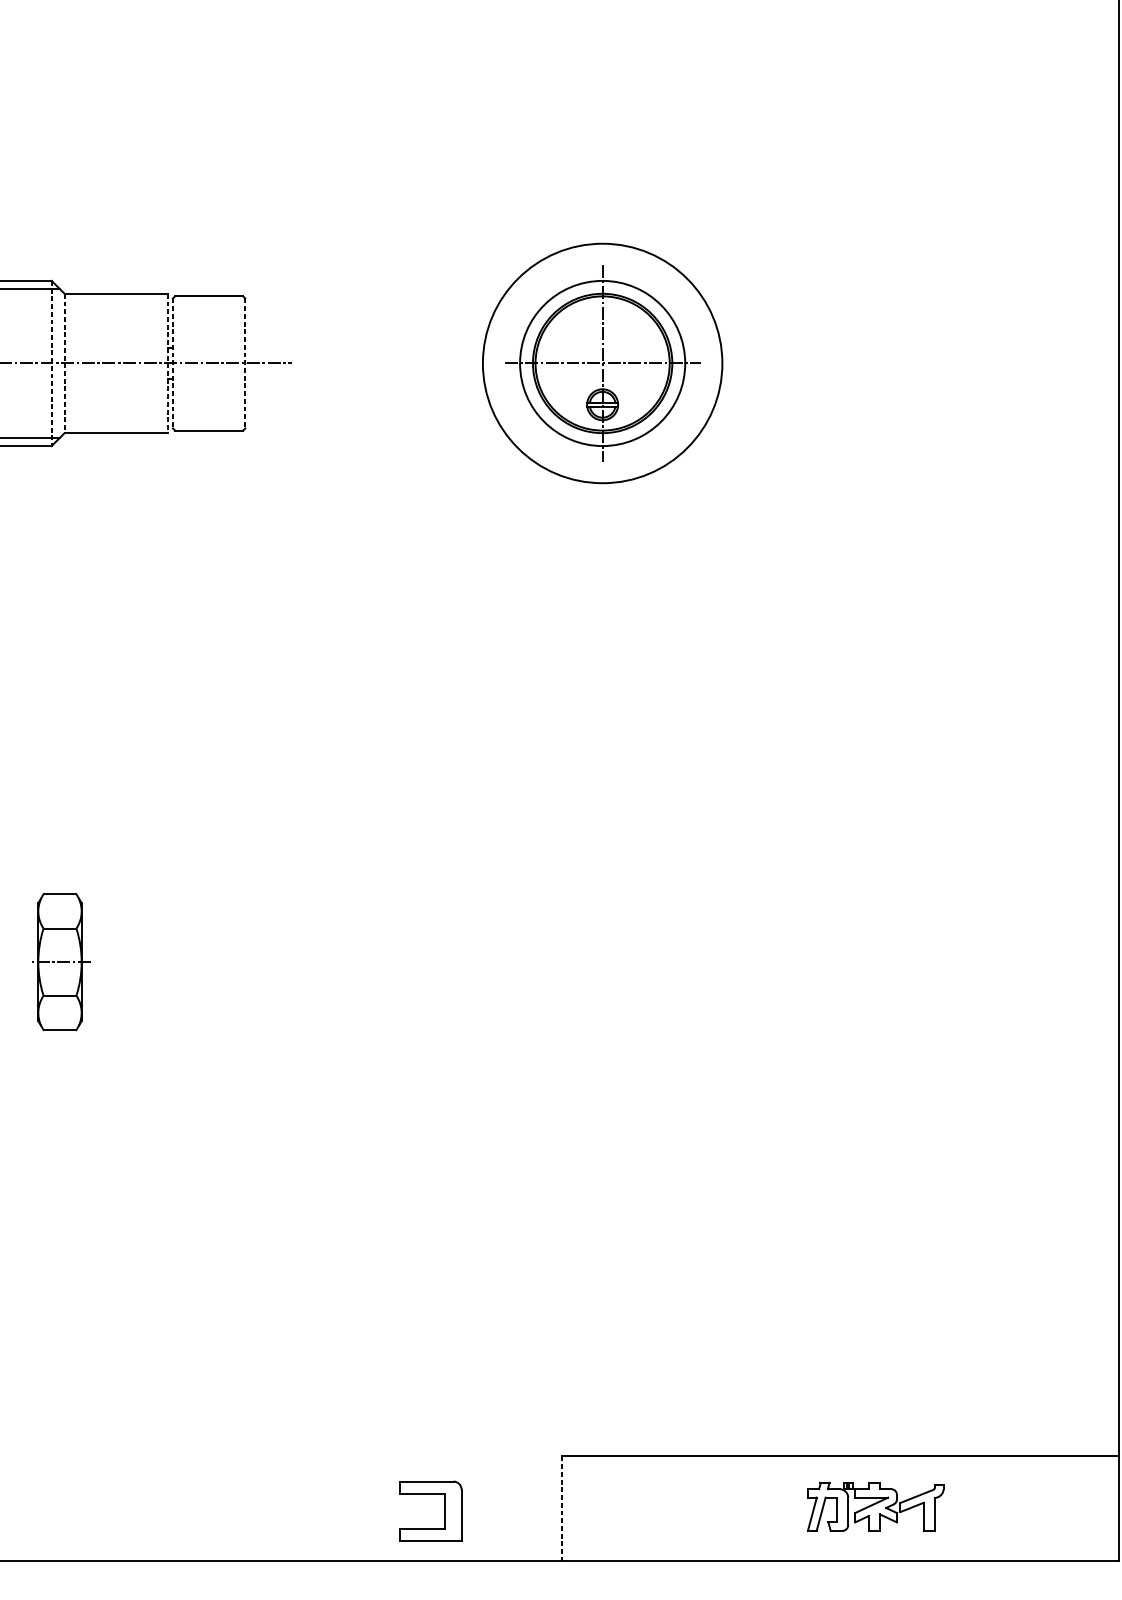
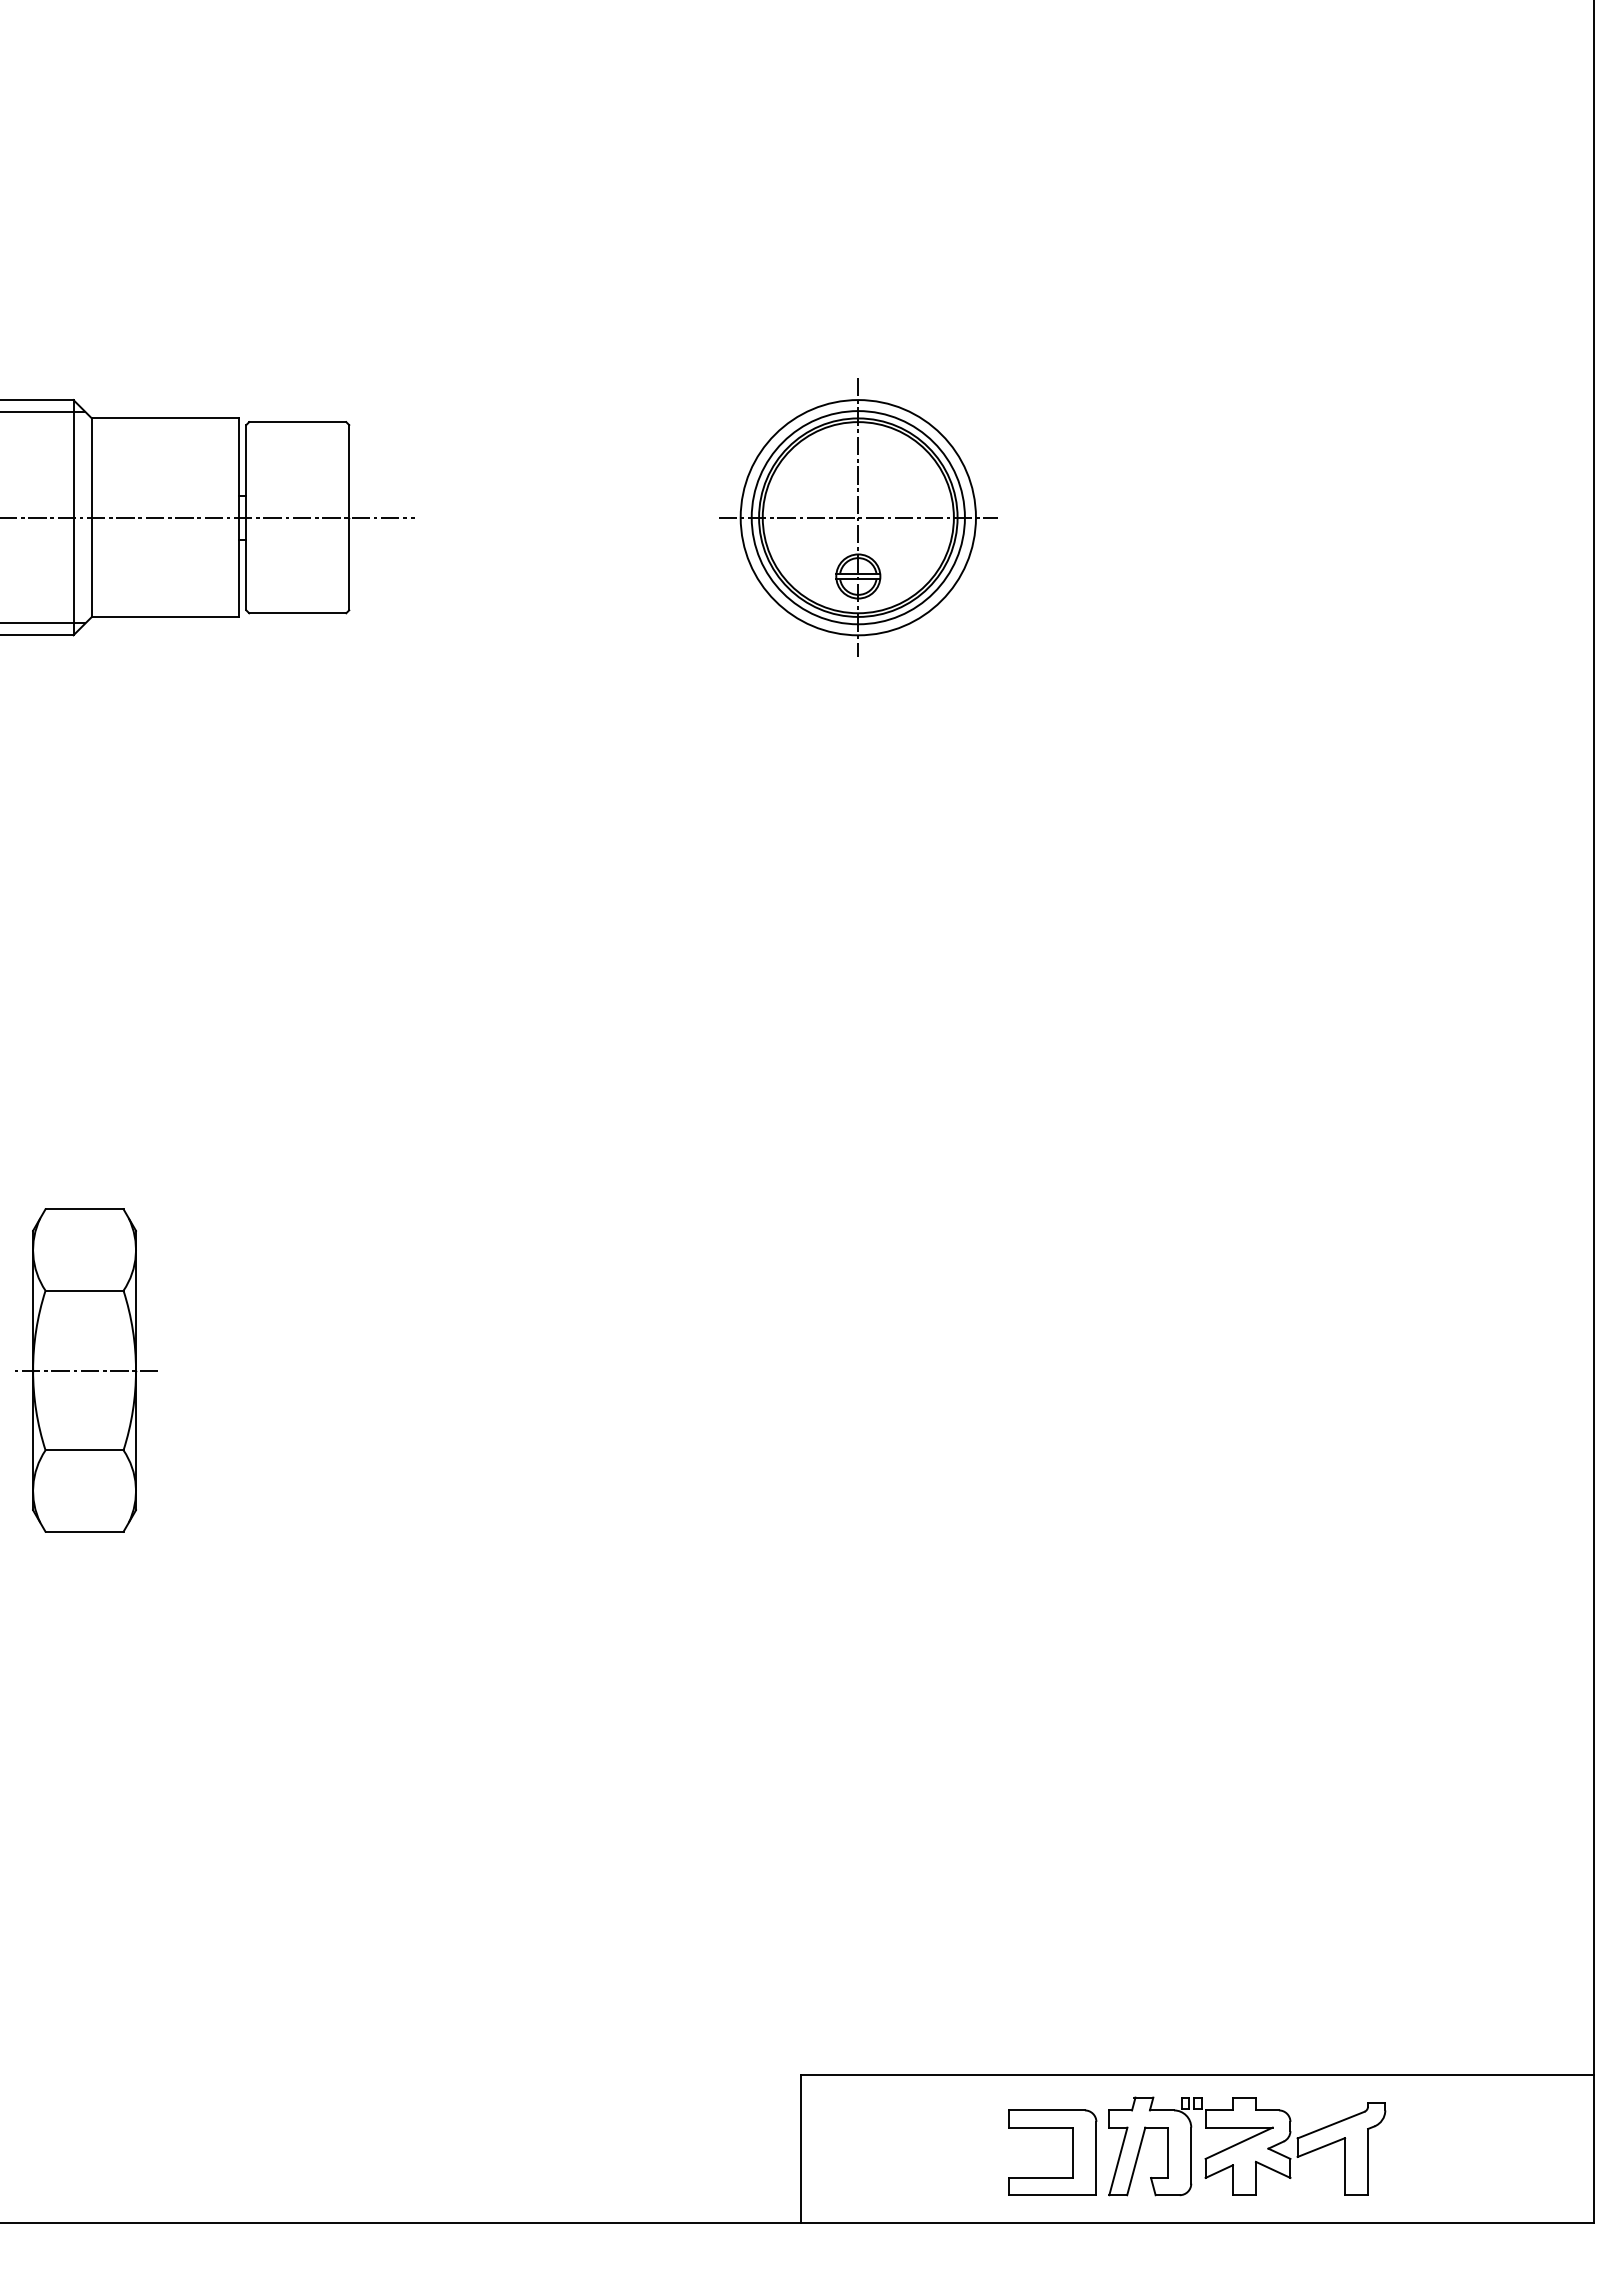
line: (51, 363) -> (73, 517), dashed -> solid
line: (173, 363) -> (246, 517), dashed -> solid
line: (245, 363) -> (349, 517), dashed -> solid
circle: (602, 363) -> (857, 517), size x0.62
line: (64, 364) -> (91, 518), dashed -> solid
line: (167, 364) -> (238, 518), dashed -> solid
part: (60, 962) -> (86, 1370), size x1.67
part: (875, 1506) -> (1247, 2146), size x1.43
line: (562, 1509) -> (800, 2149), dashed -> solid
part: (444, 1511) -> (1072, 2152), moved

